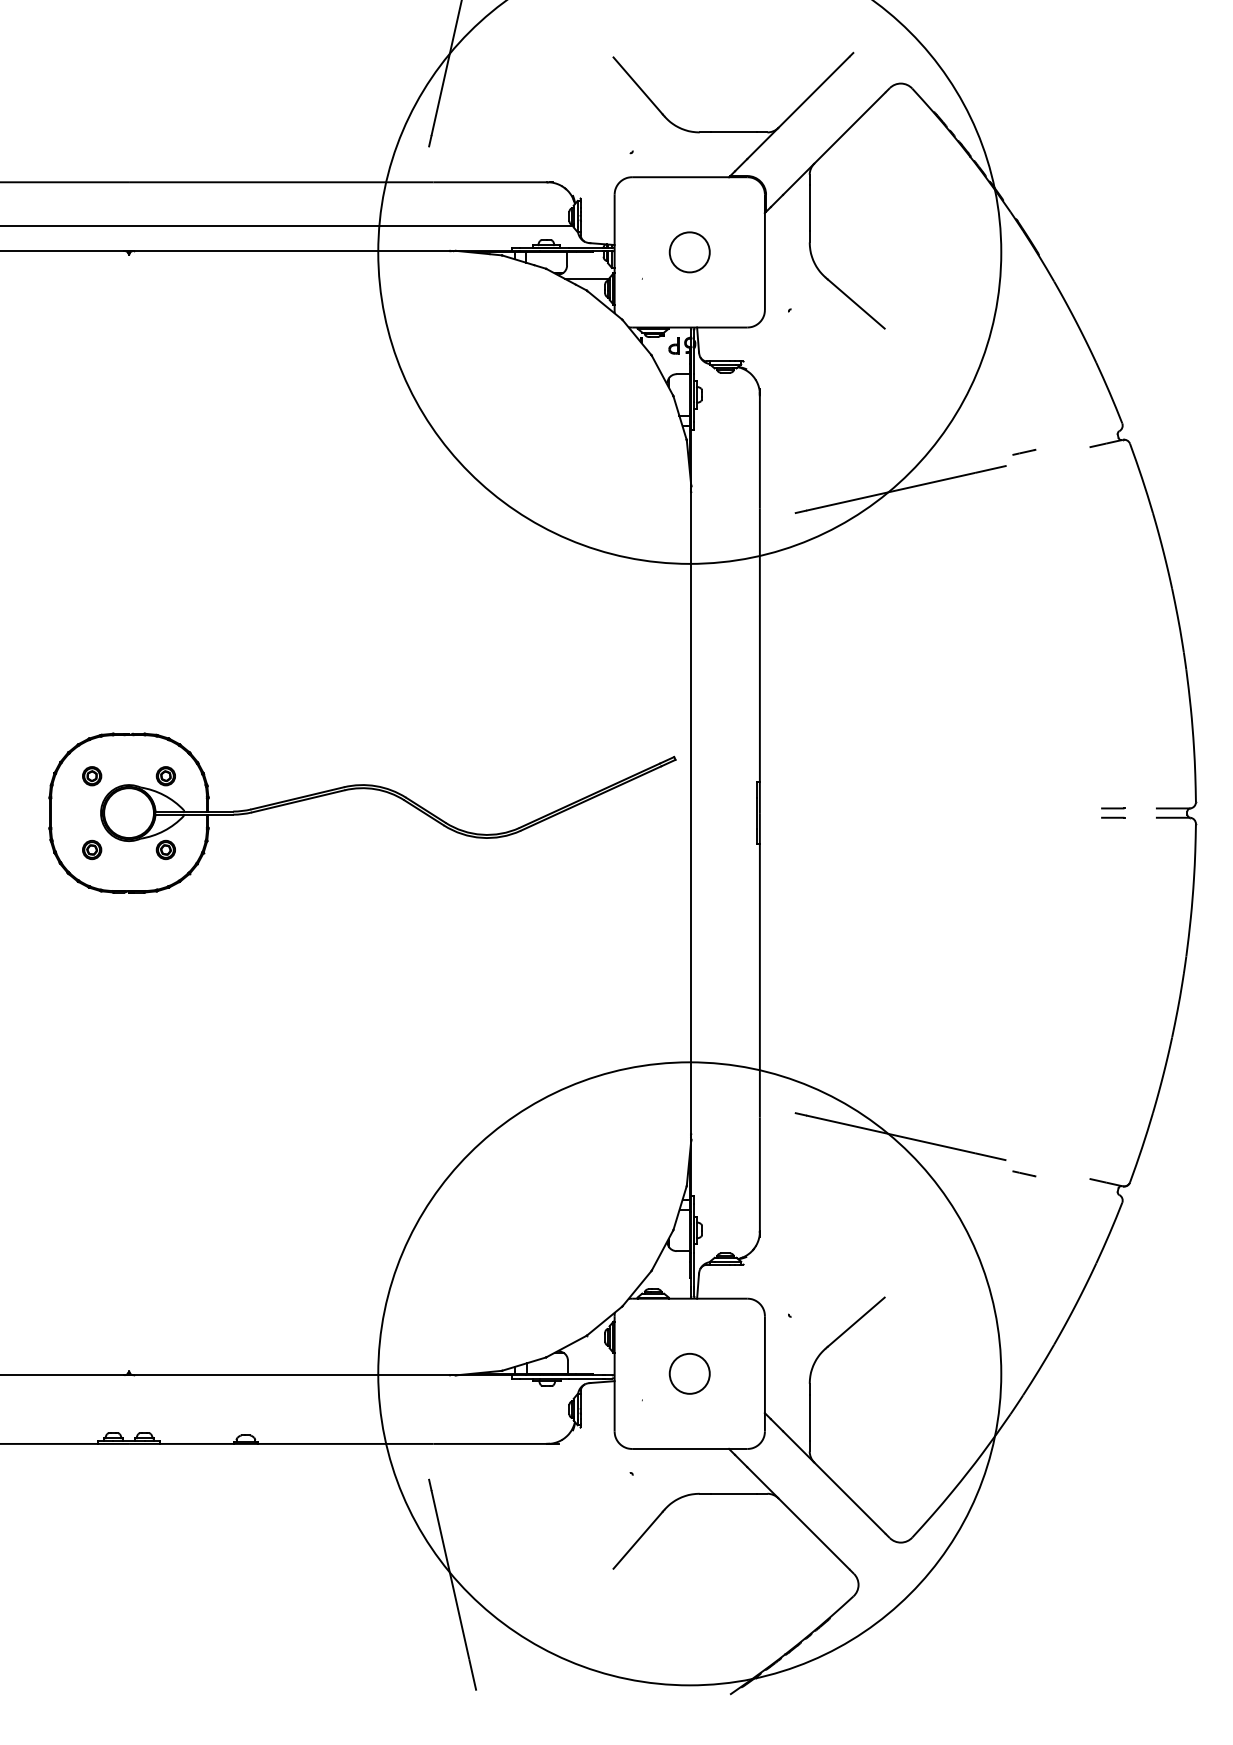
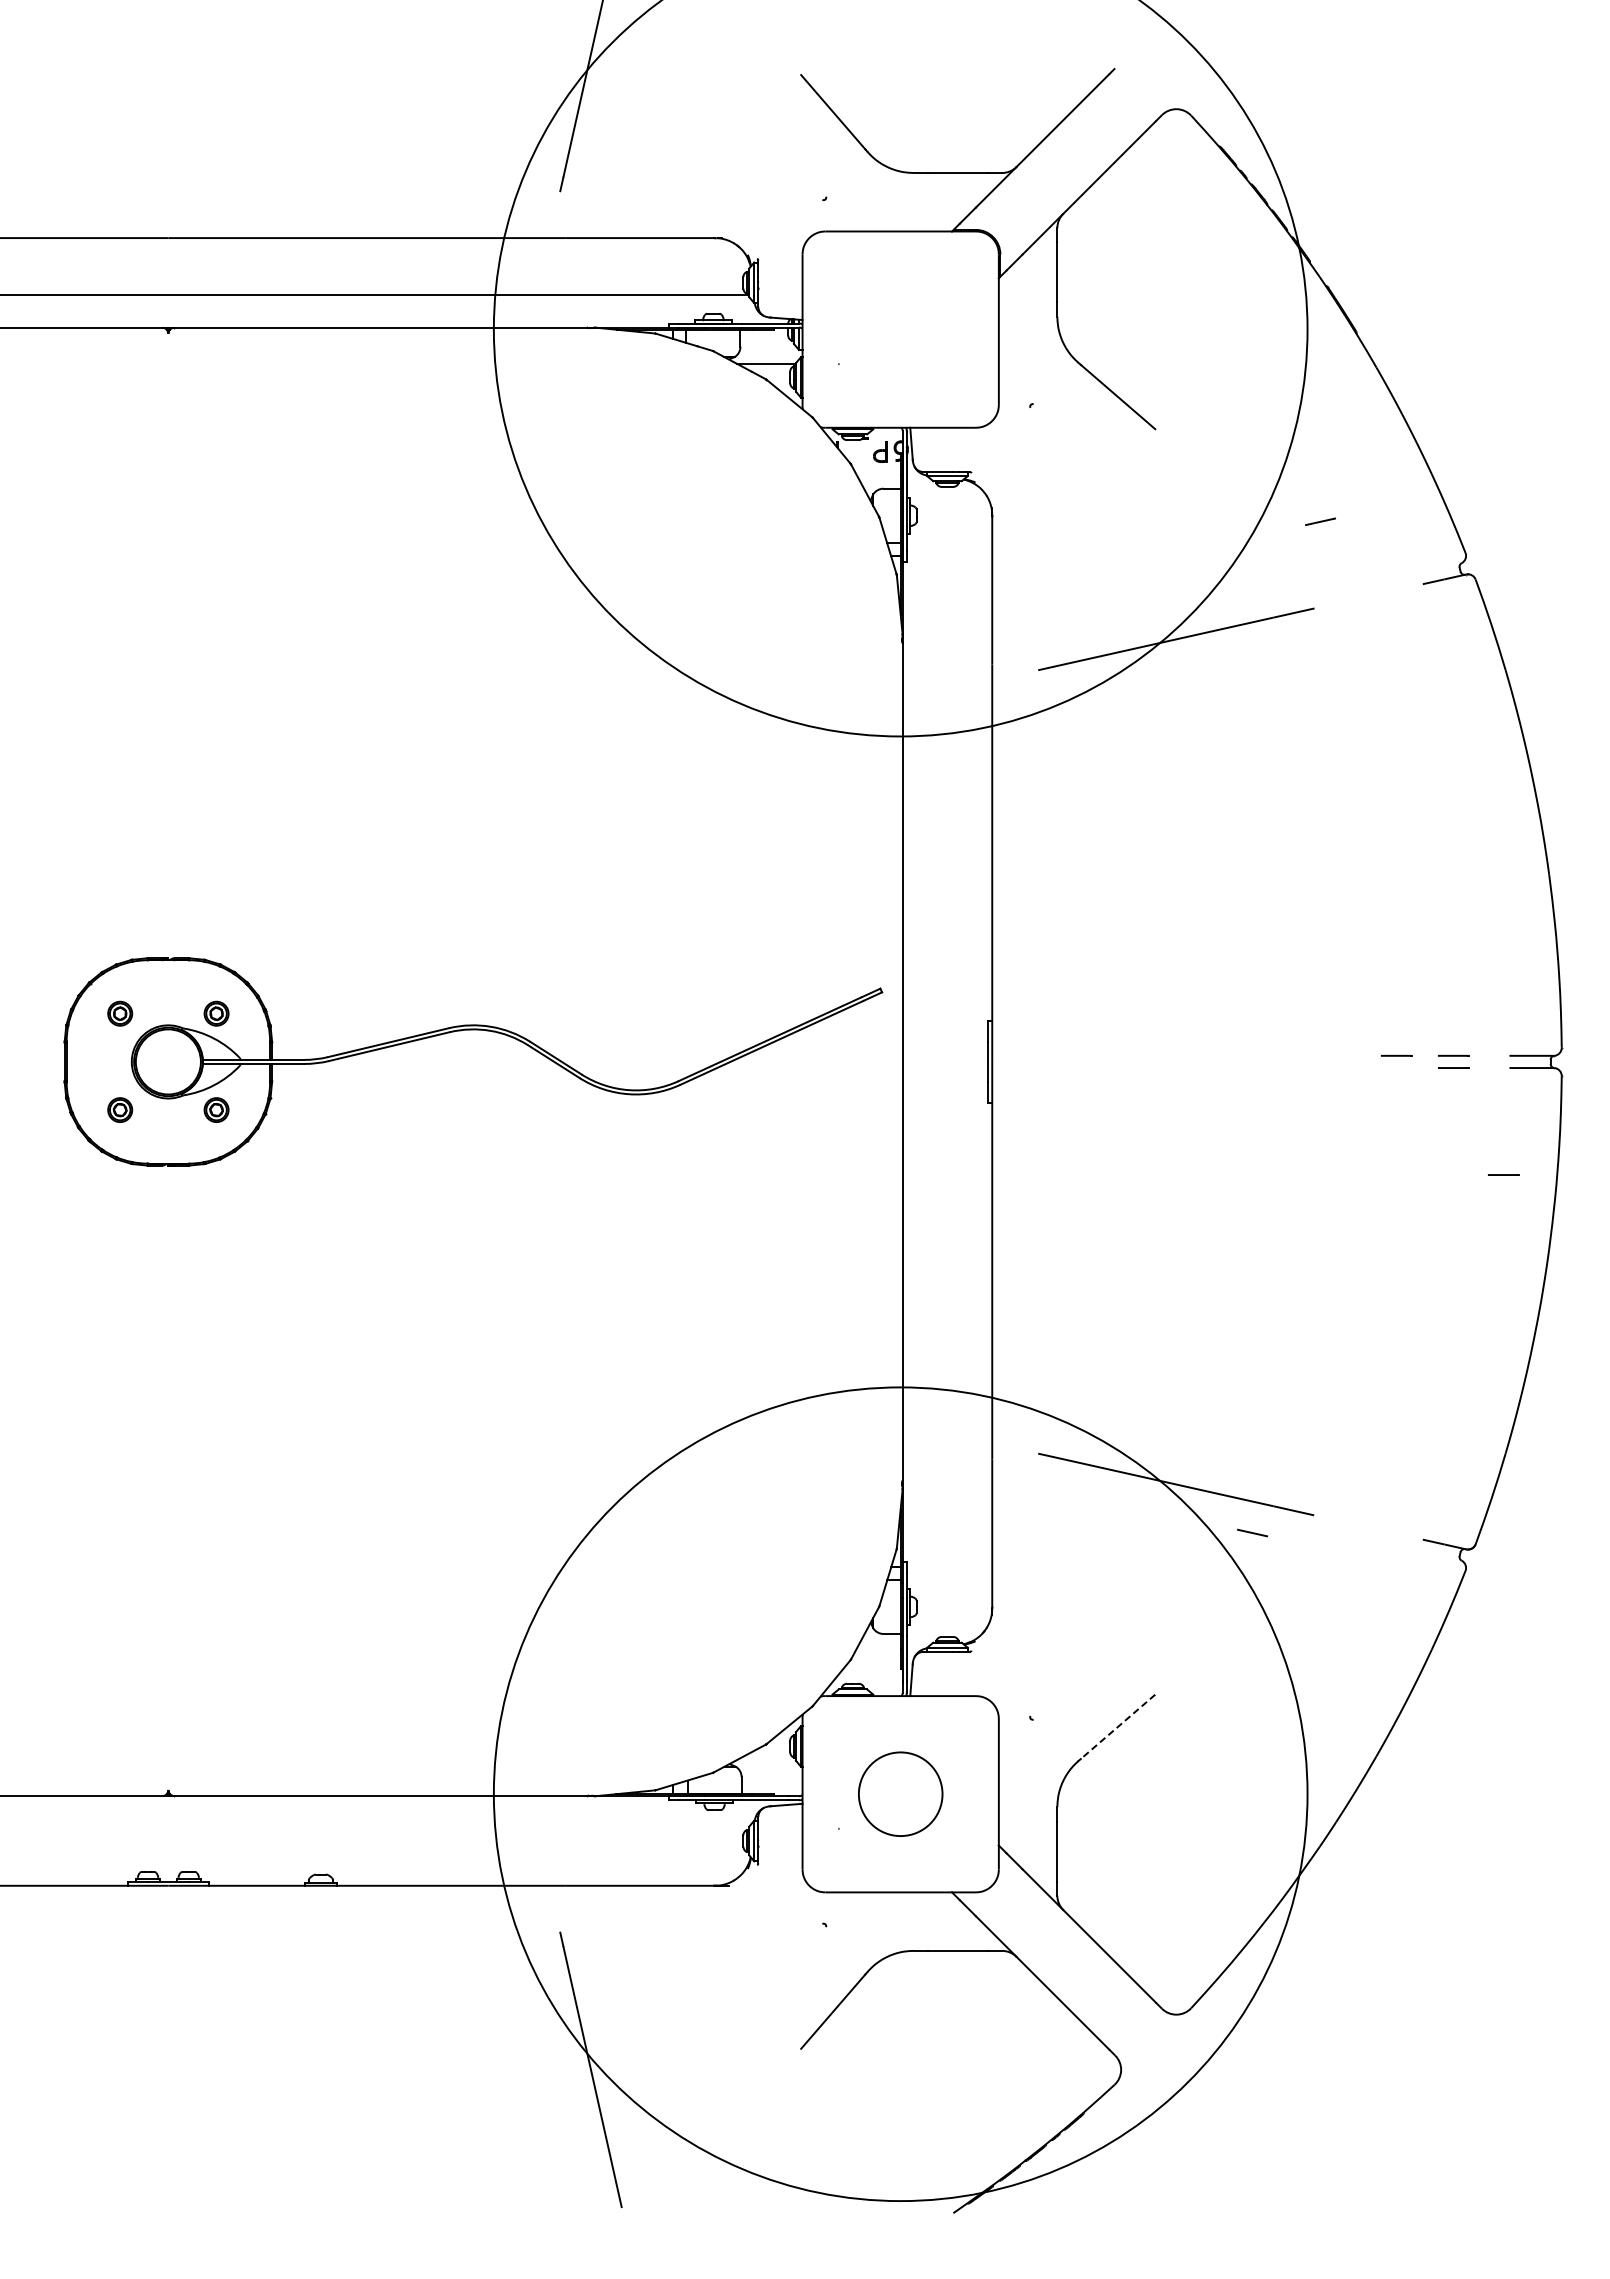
circle: (689, 252) -> (900, 329), removed
line: (1024, 452) -> (1320, 521), moved
line: (1069, 808) -> (1396, 1055), added
line: (1151, 899) -> (1503, 1174), added
line: (1024, 1173) -> (1252, 1532), moved
line: (855, 1322) -> (1117, 1727), solid -> dashed
circle: (689, 1374) -> (900, 1794), size x1.6

